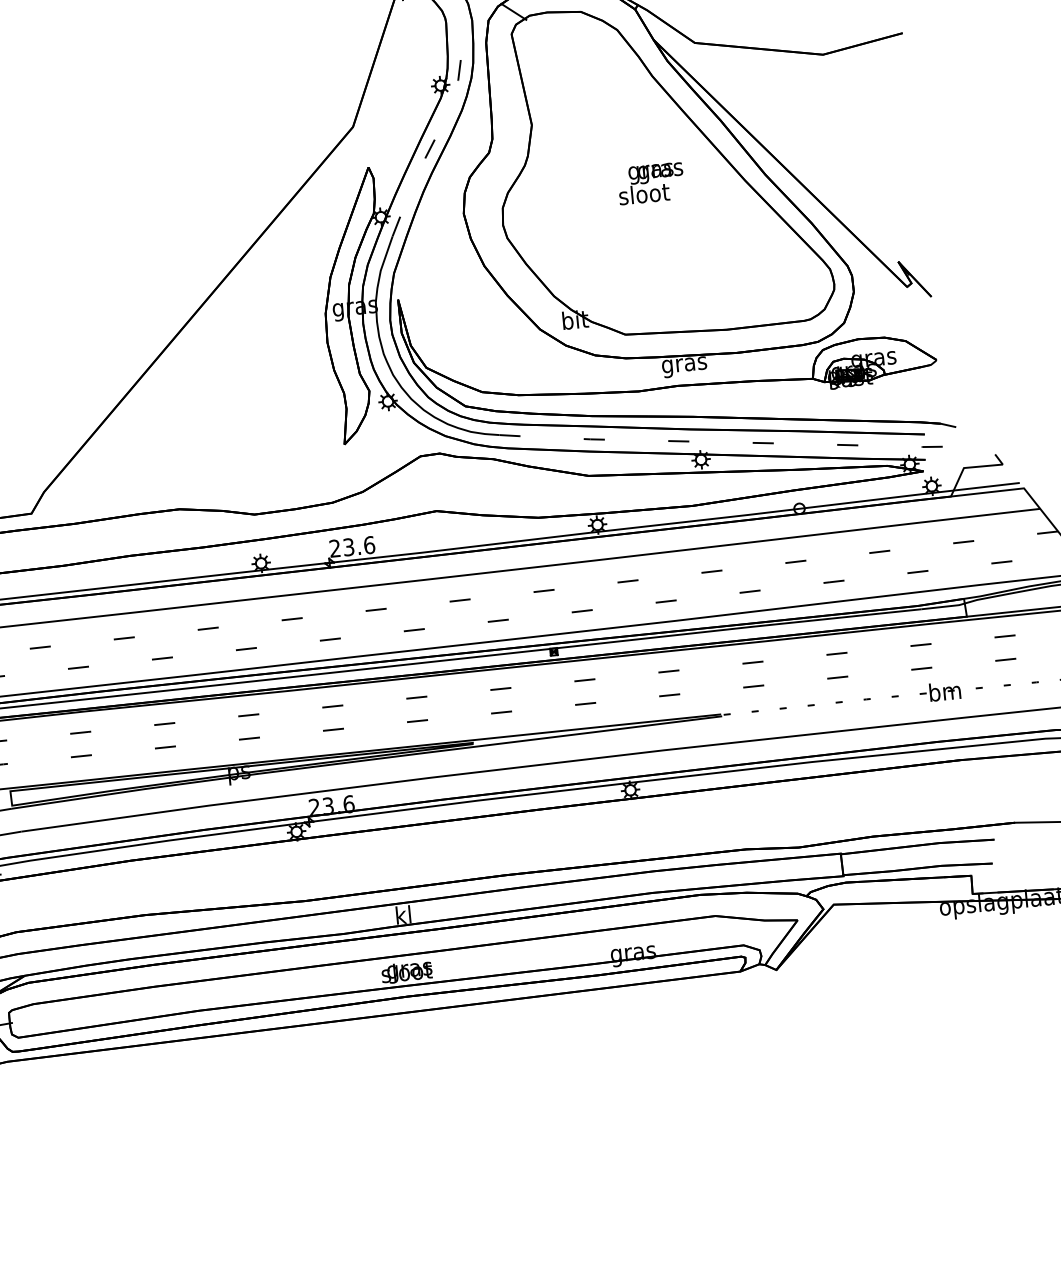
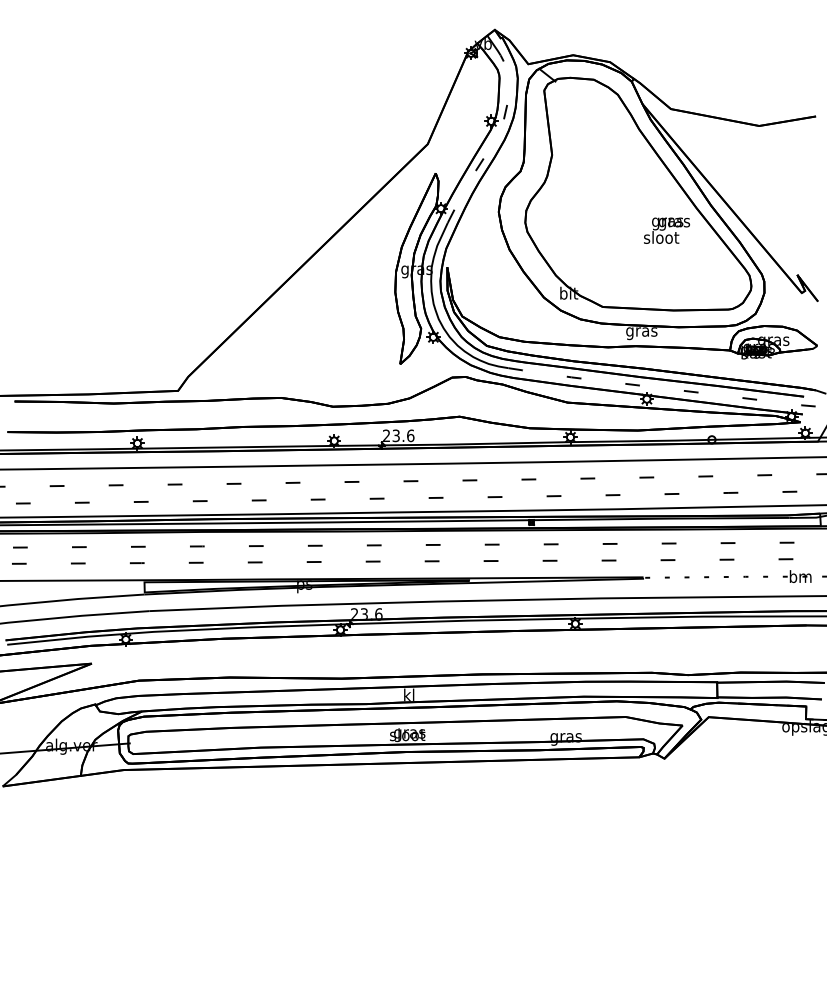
text: (650, 183) -> (666, 230), moved

